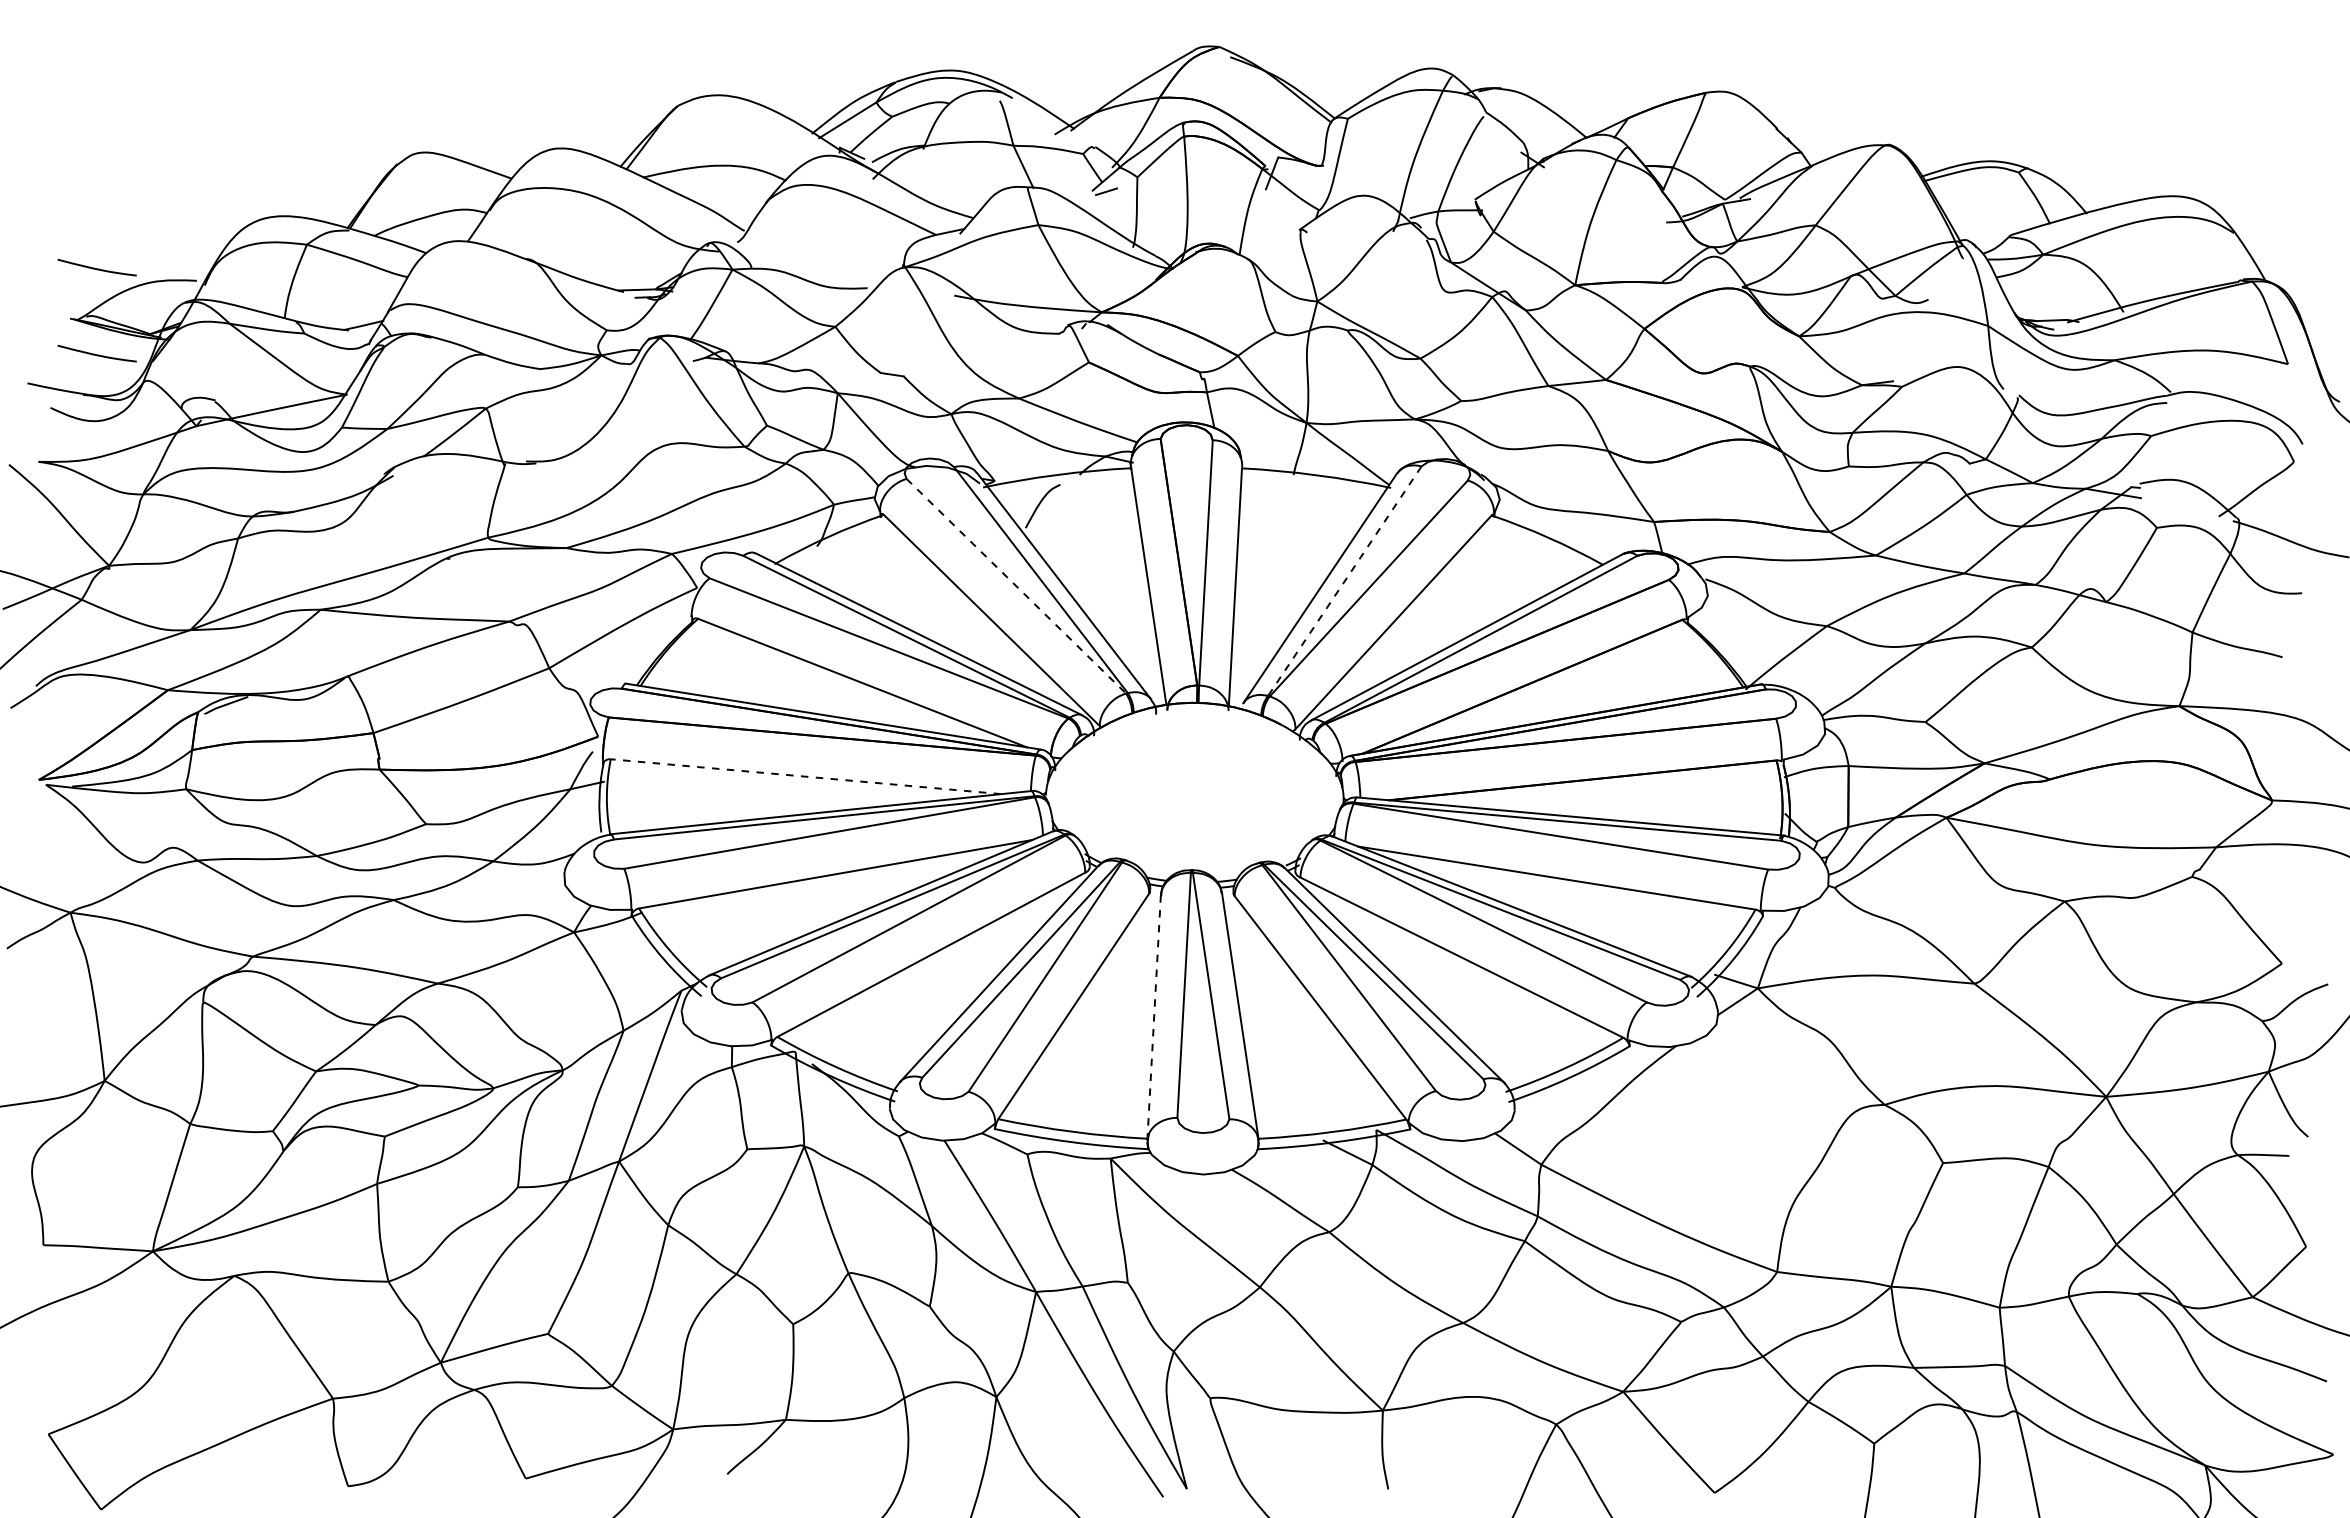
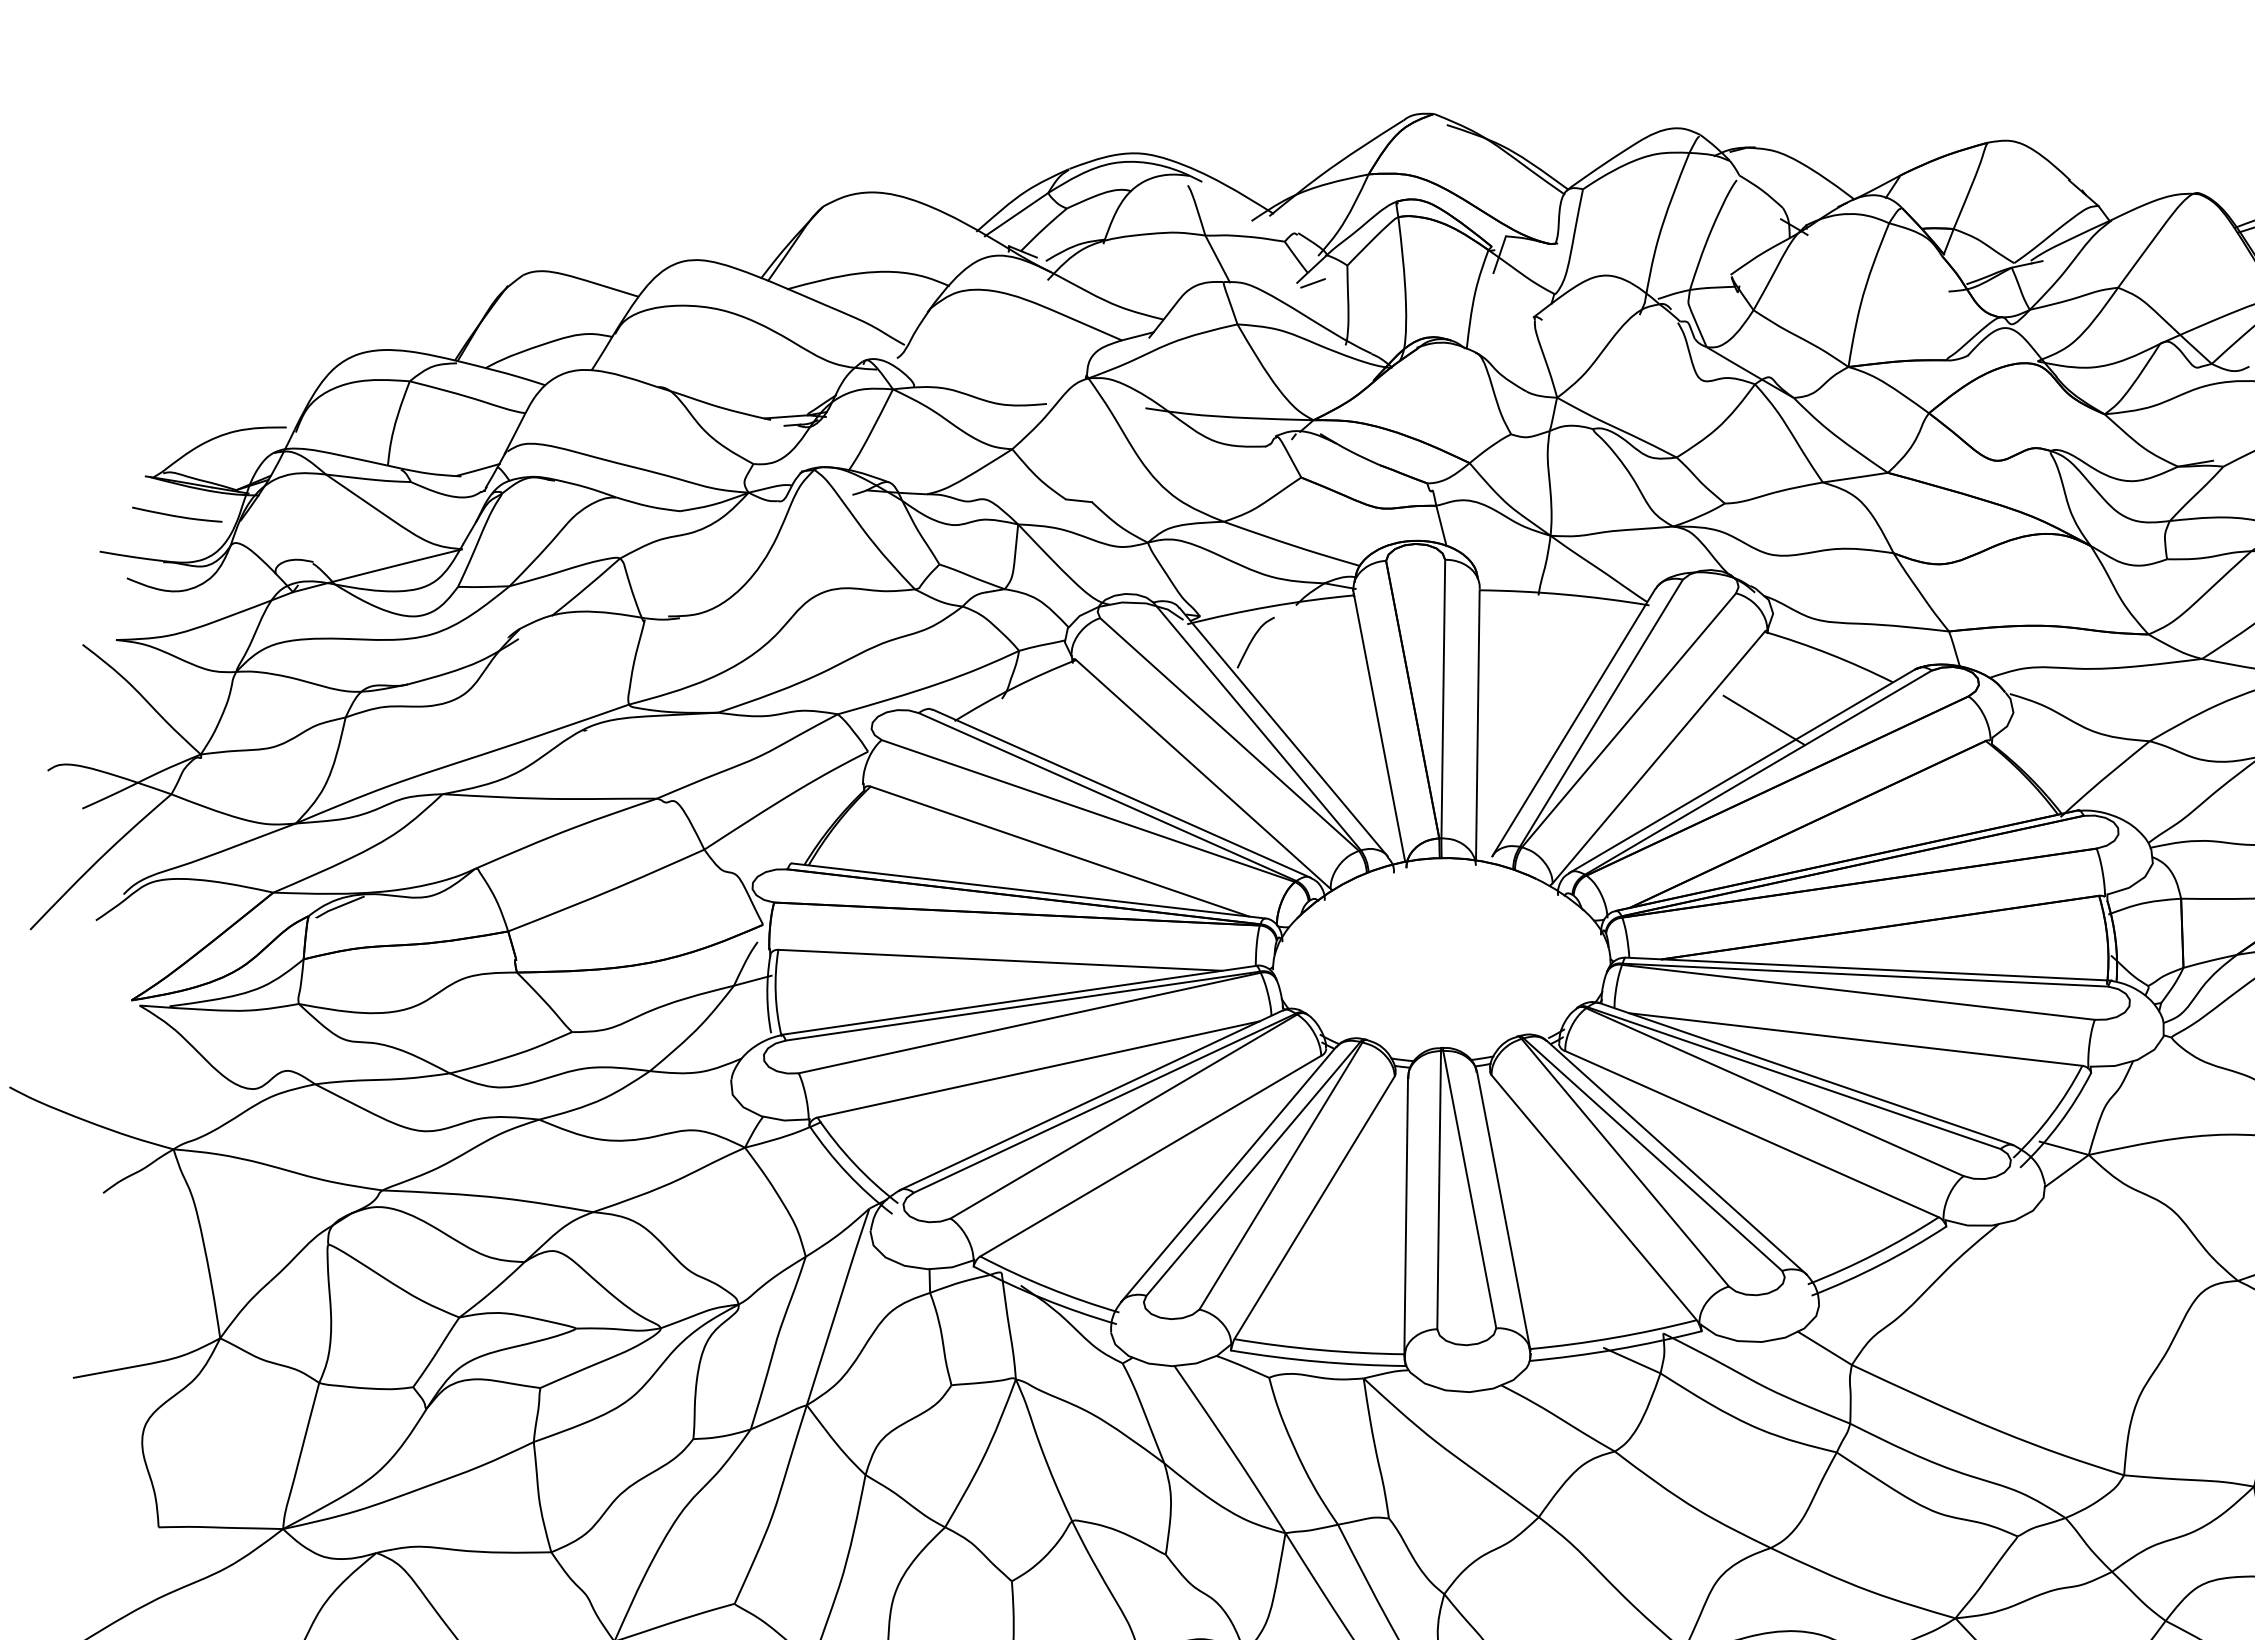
curve: (96, 268) -> (172, 418), removed
line: (1344, 581) -> (1601, 713), dashed -> solid
line: (1016, 586) -> (1229, 734), dashed -> solid
line: (1487, 593) -> (1763, 720), added
line: (805, 776) -> (999, 960), dashed -> solid
line: (1154, 1018) -> (1406, 1217), dashed -> solid

